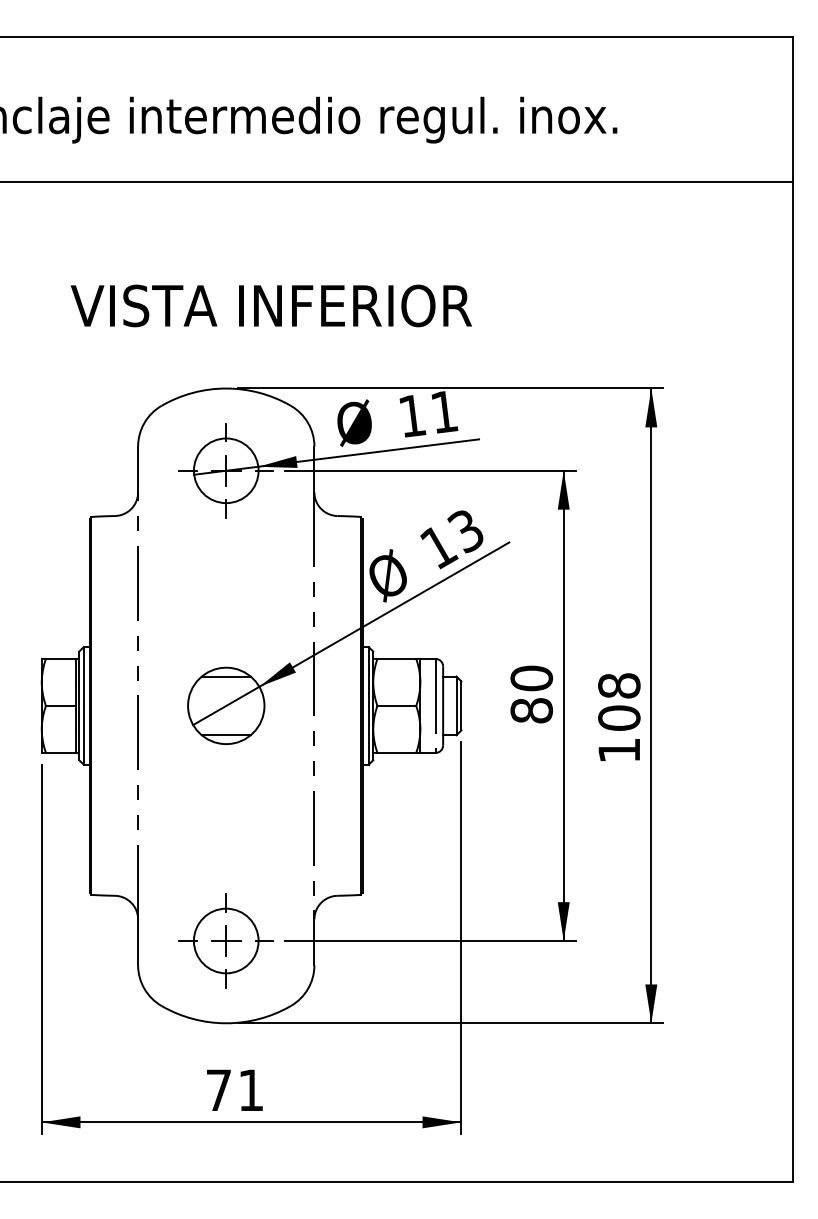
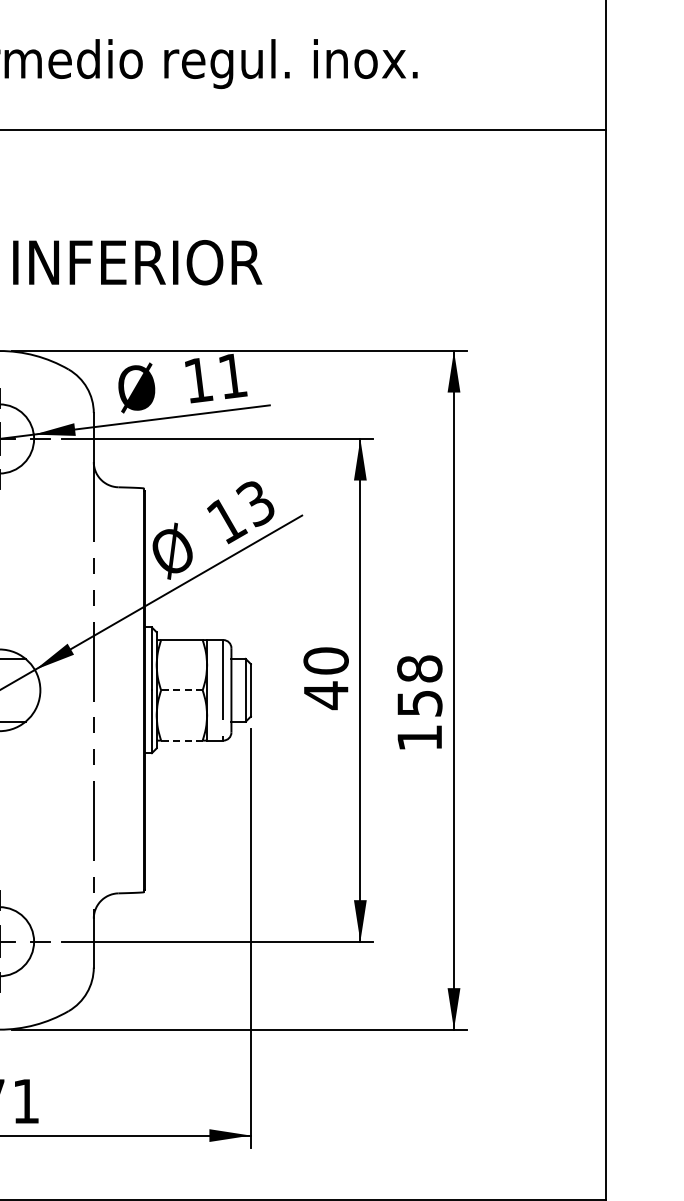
line: (397, 705) -> (182, 689), solid -> dashed
text: (531, 710) -> (325, 695), 80 -> 40
text: (619, 717) -> (419, 702), 108 -> 158
line: (397, 752) -> (182, 740), solid -> dashed

